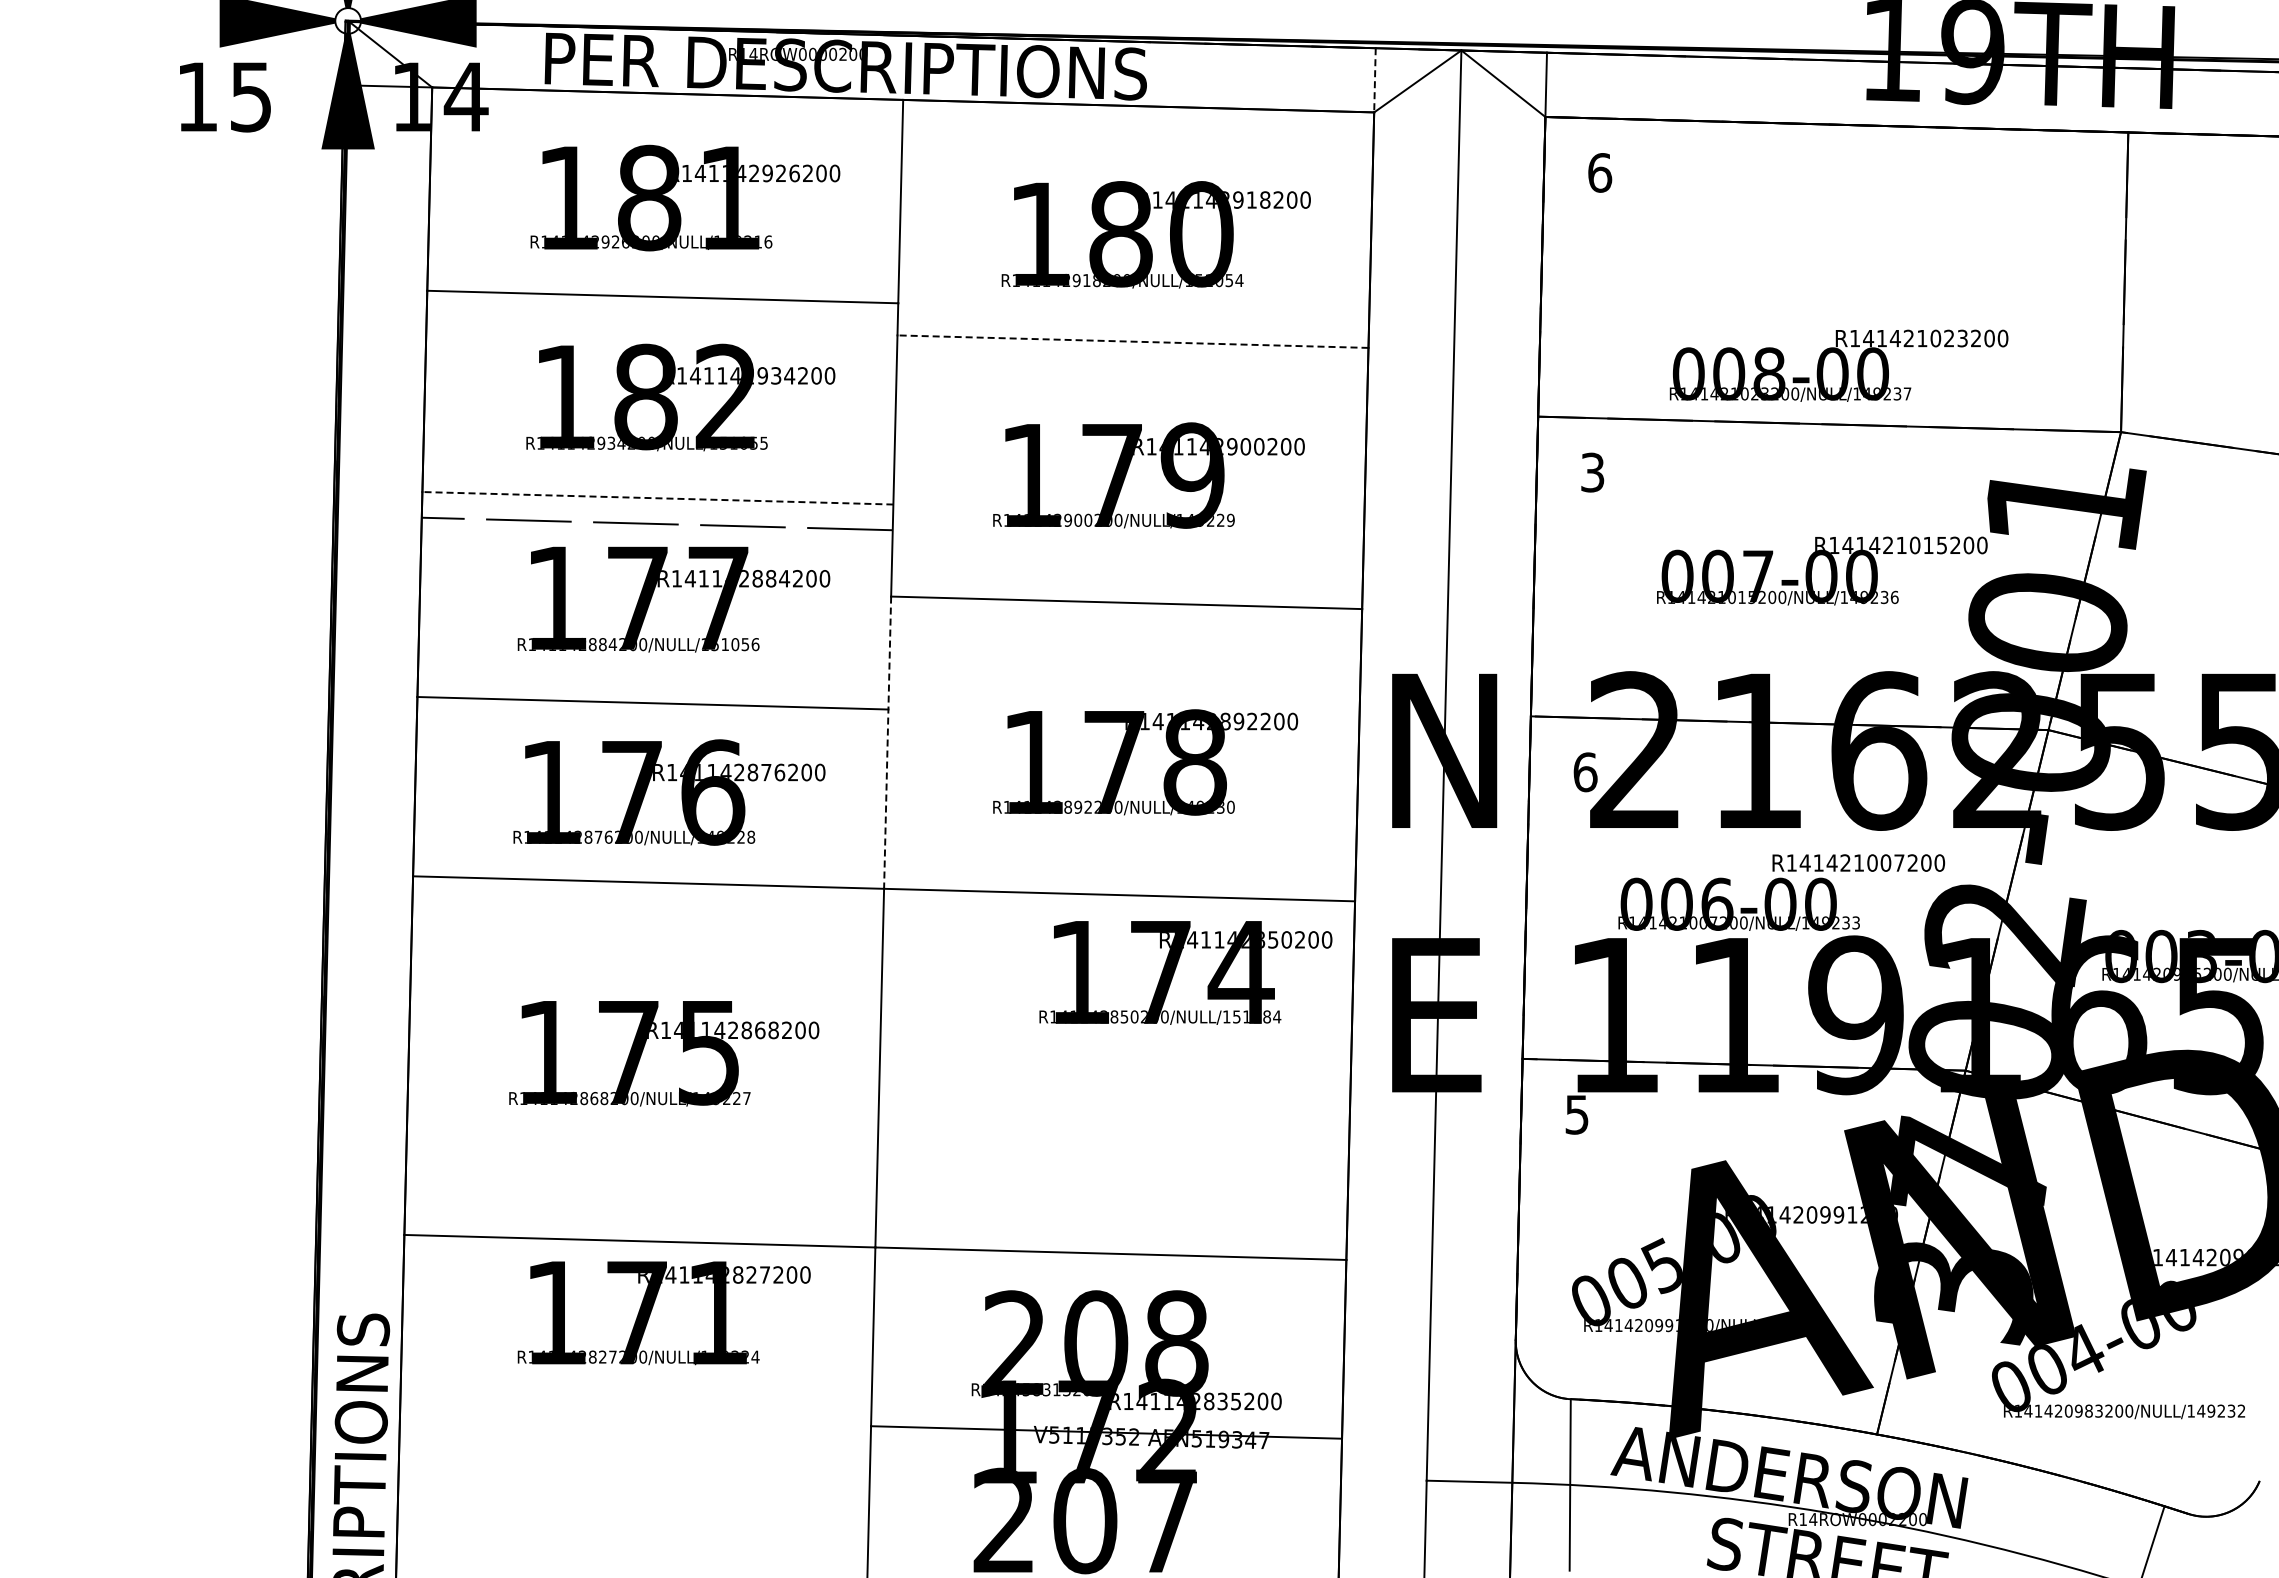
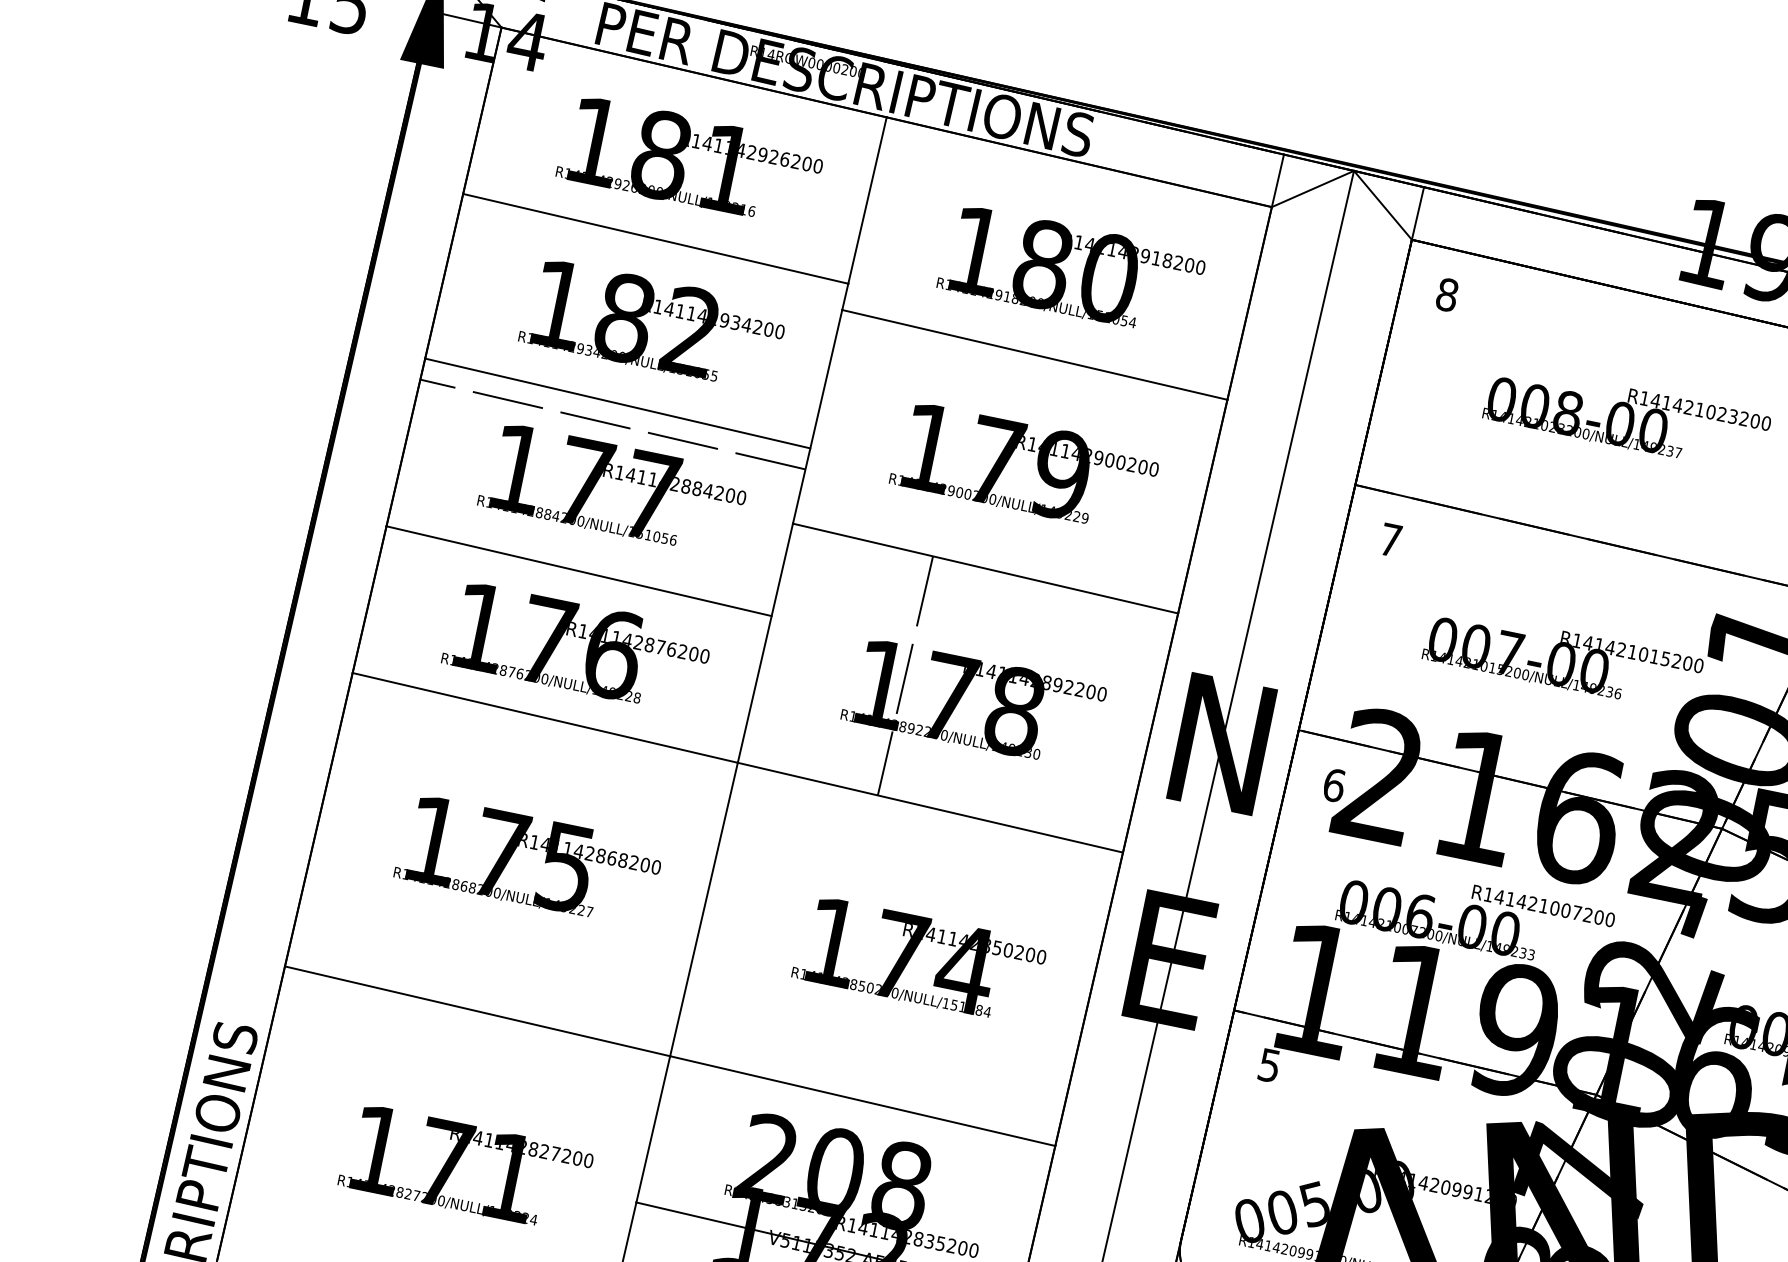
line: (1374, 80) -> (1277, 180), dashed -> solid
text: (1600, 172) -> (1447, 294), 6 -> 8
line: (1133, 341) -> (1035, 354), dashed -> solid
text: (1838, 365) -> (1626, 417), moved
text: (1592, 472) -> (1390, 540), 3 -> 7
line: (657, 498) -> (617, 403), dashed -> solid
line: (887, 743) -> (765, 643), dashed -> solid
line: (1058, 747) -> (905, 676), added
text: (1185, 972) -> (919, 960), moved
text: (663, 1313) -> (465, 1168), moved

